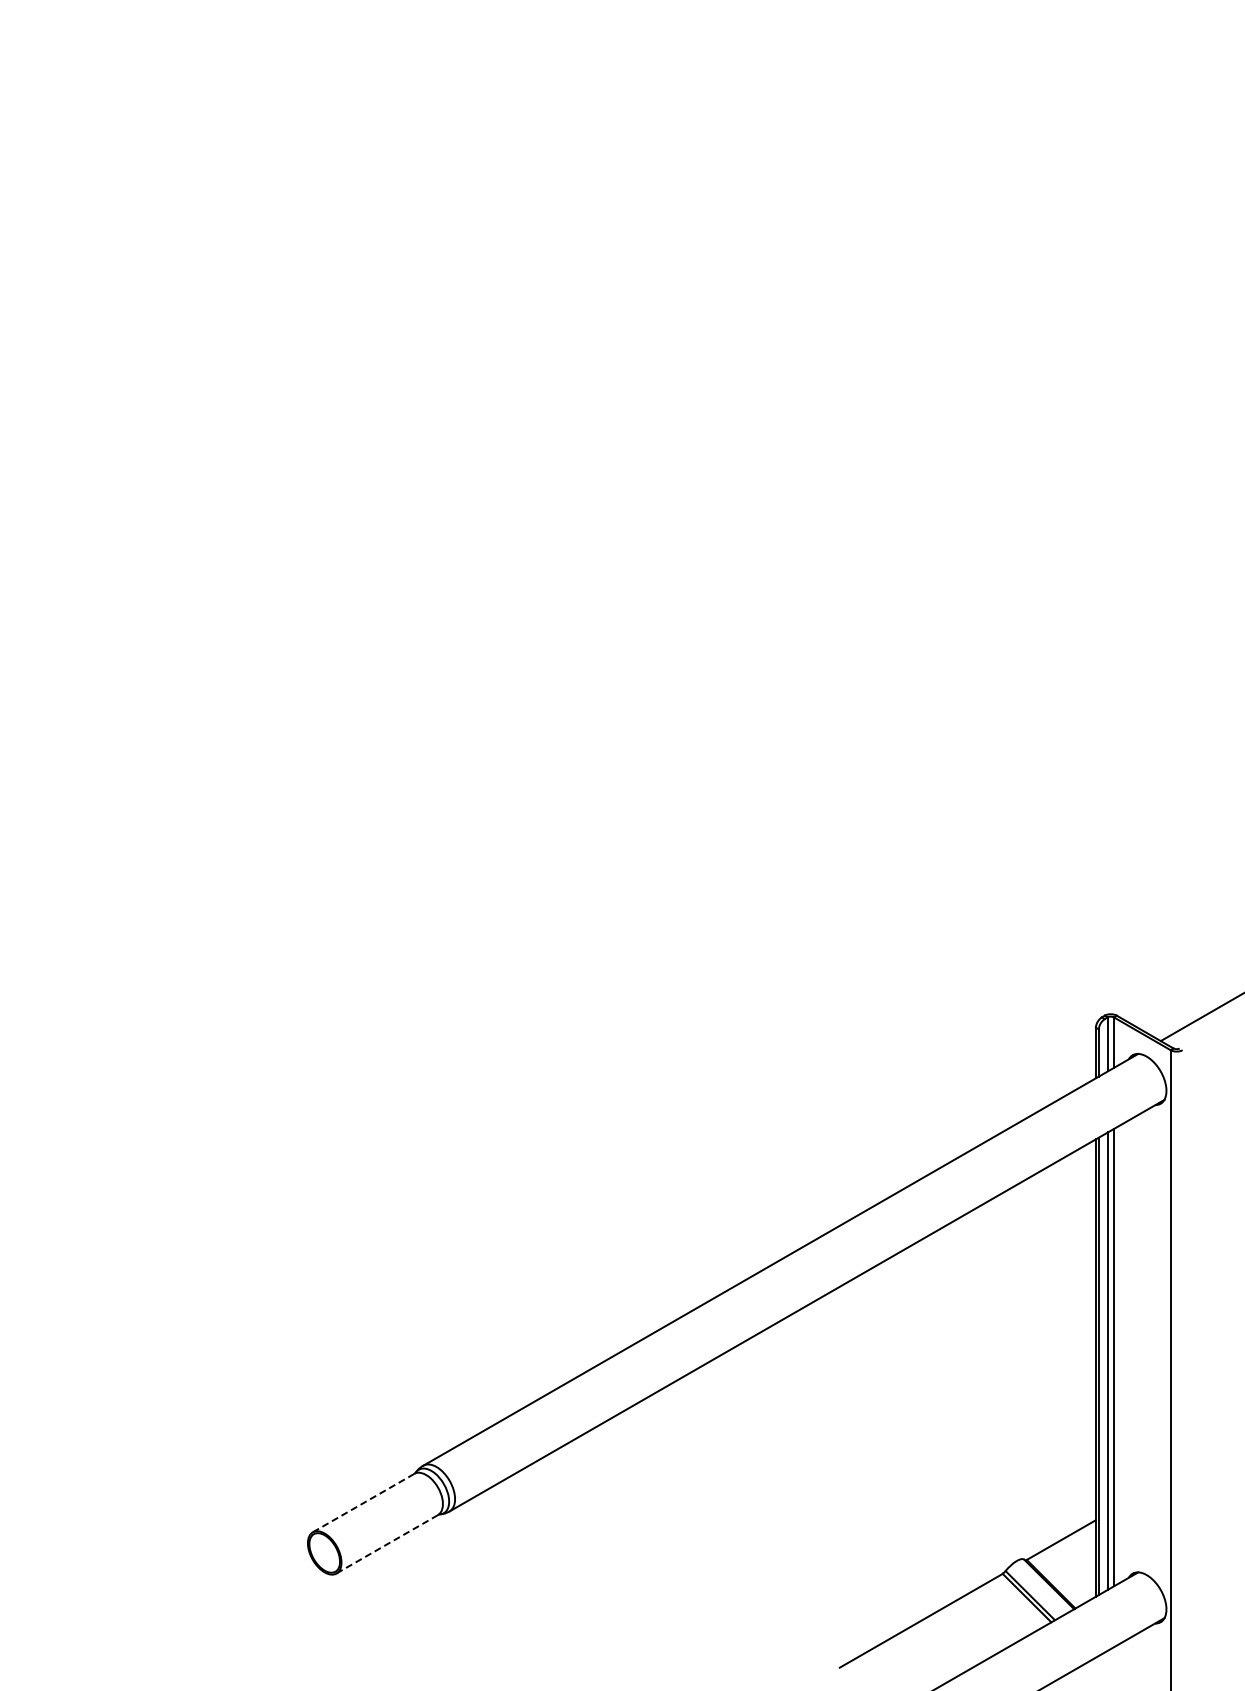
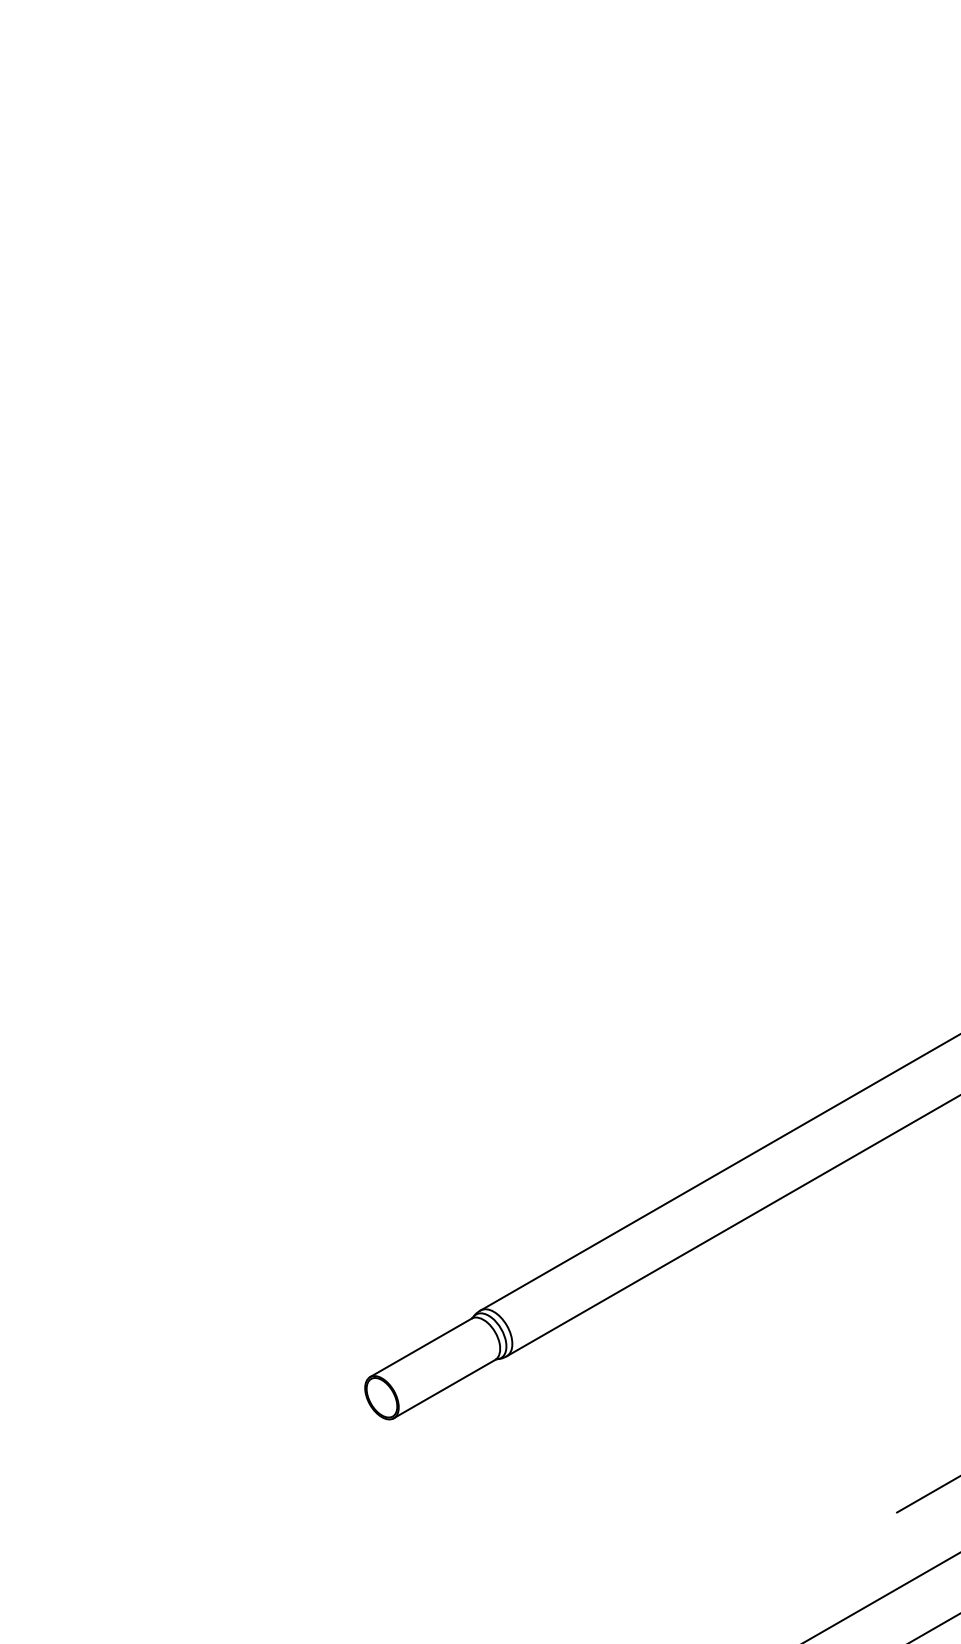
line: (363, 1503) -> (420, 1348), dashed -> solid
line: (387, 1544) -> (444, 1389), dashed -> solid

